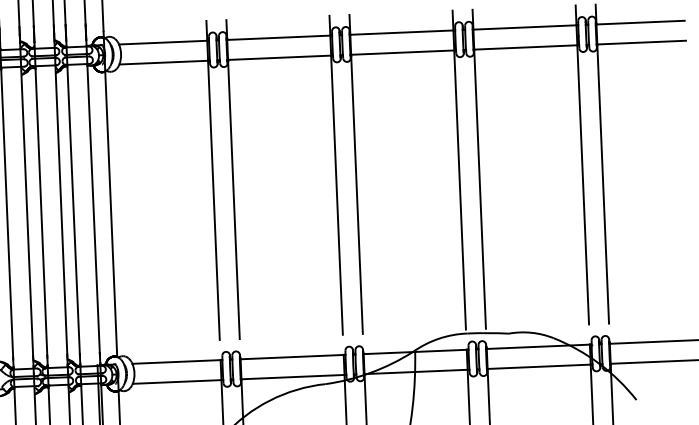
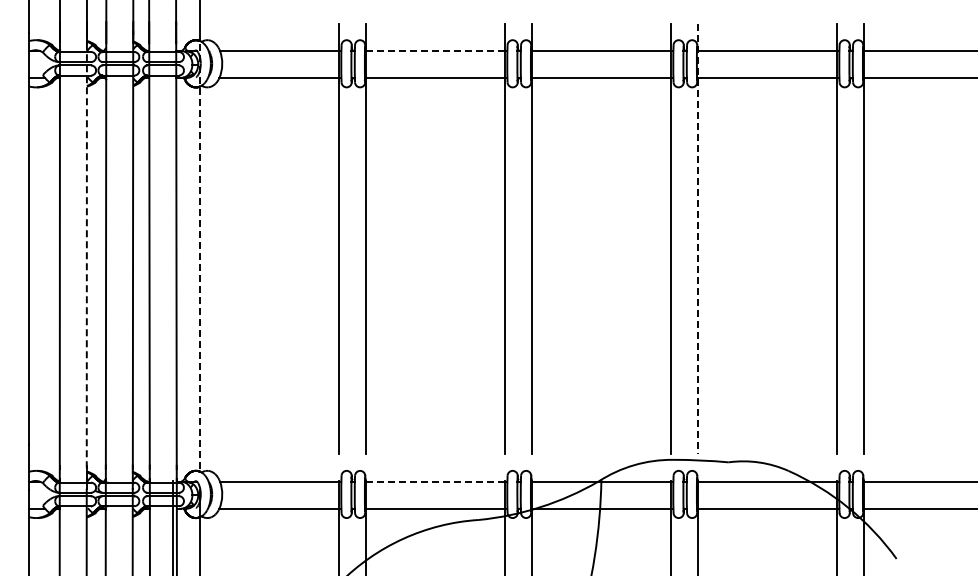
line: (278, 38) -> (435, 51), solid -> dashed
line: (478, 169) -> (697, 239), solid -> dashed
line: (110, 193) -> (199, 251), solid -> dashed
line: (26, 197) -> (86, 251), solid -> dashed
line: (292, 356) -> (435, 481), solid -> dashed

